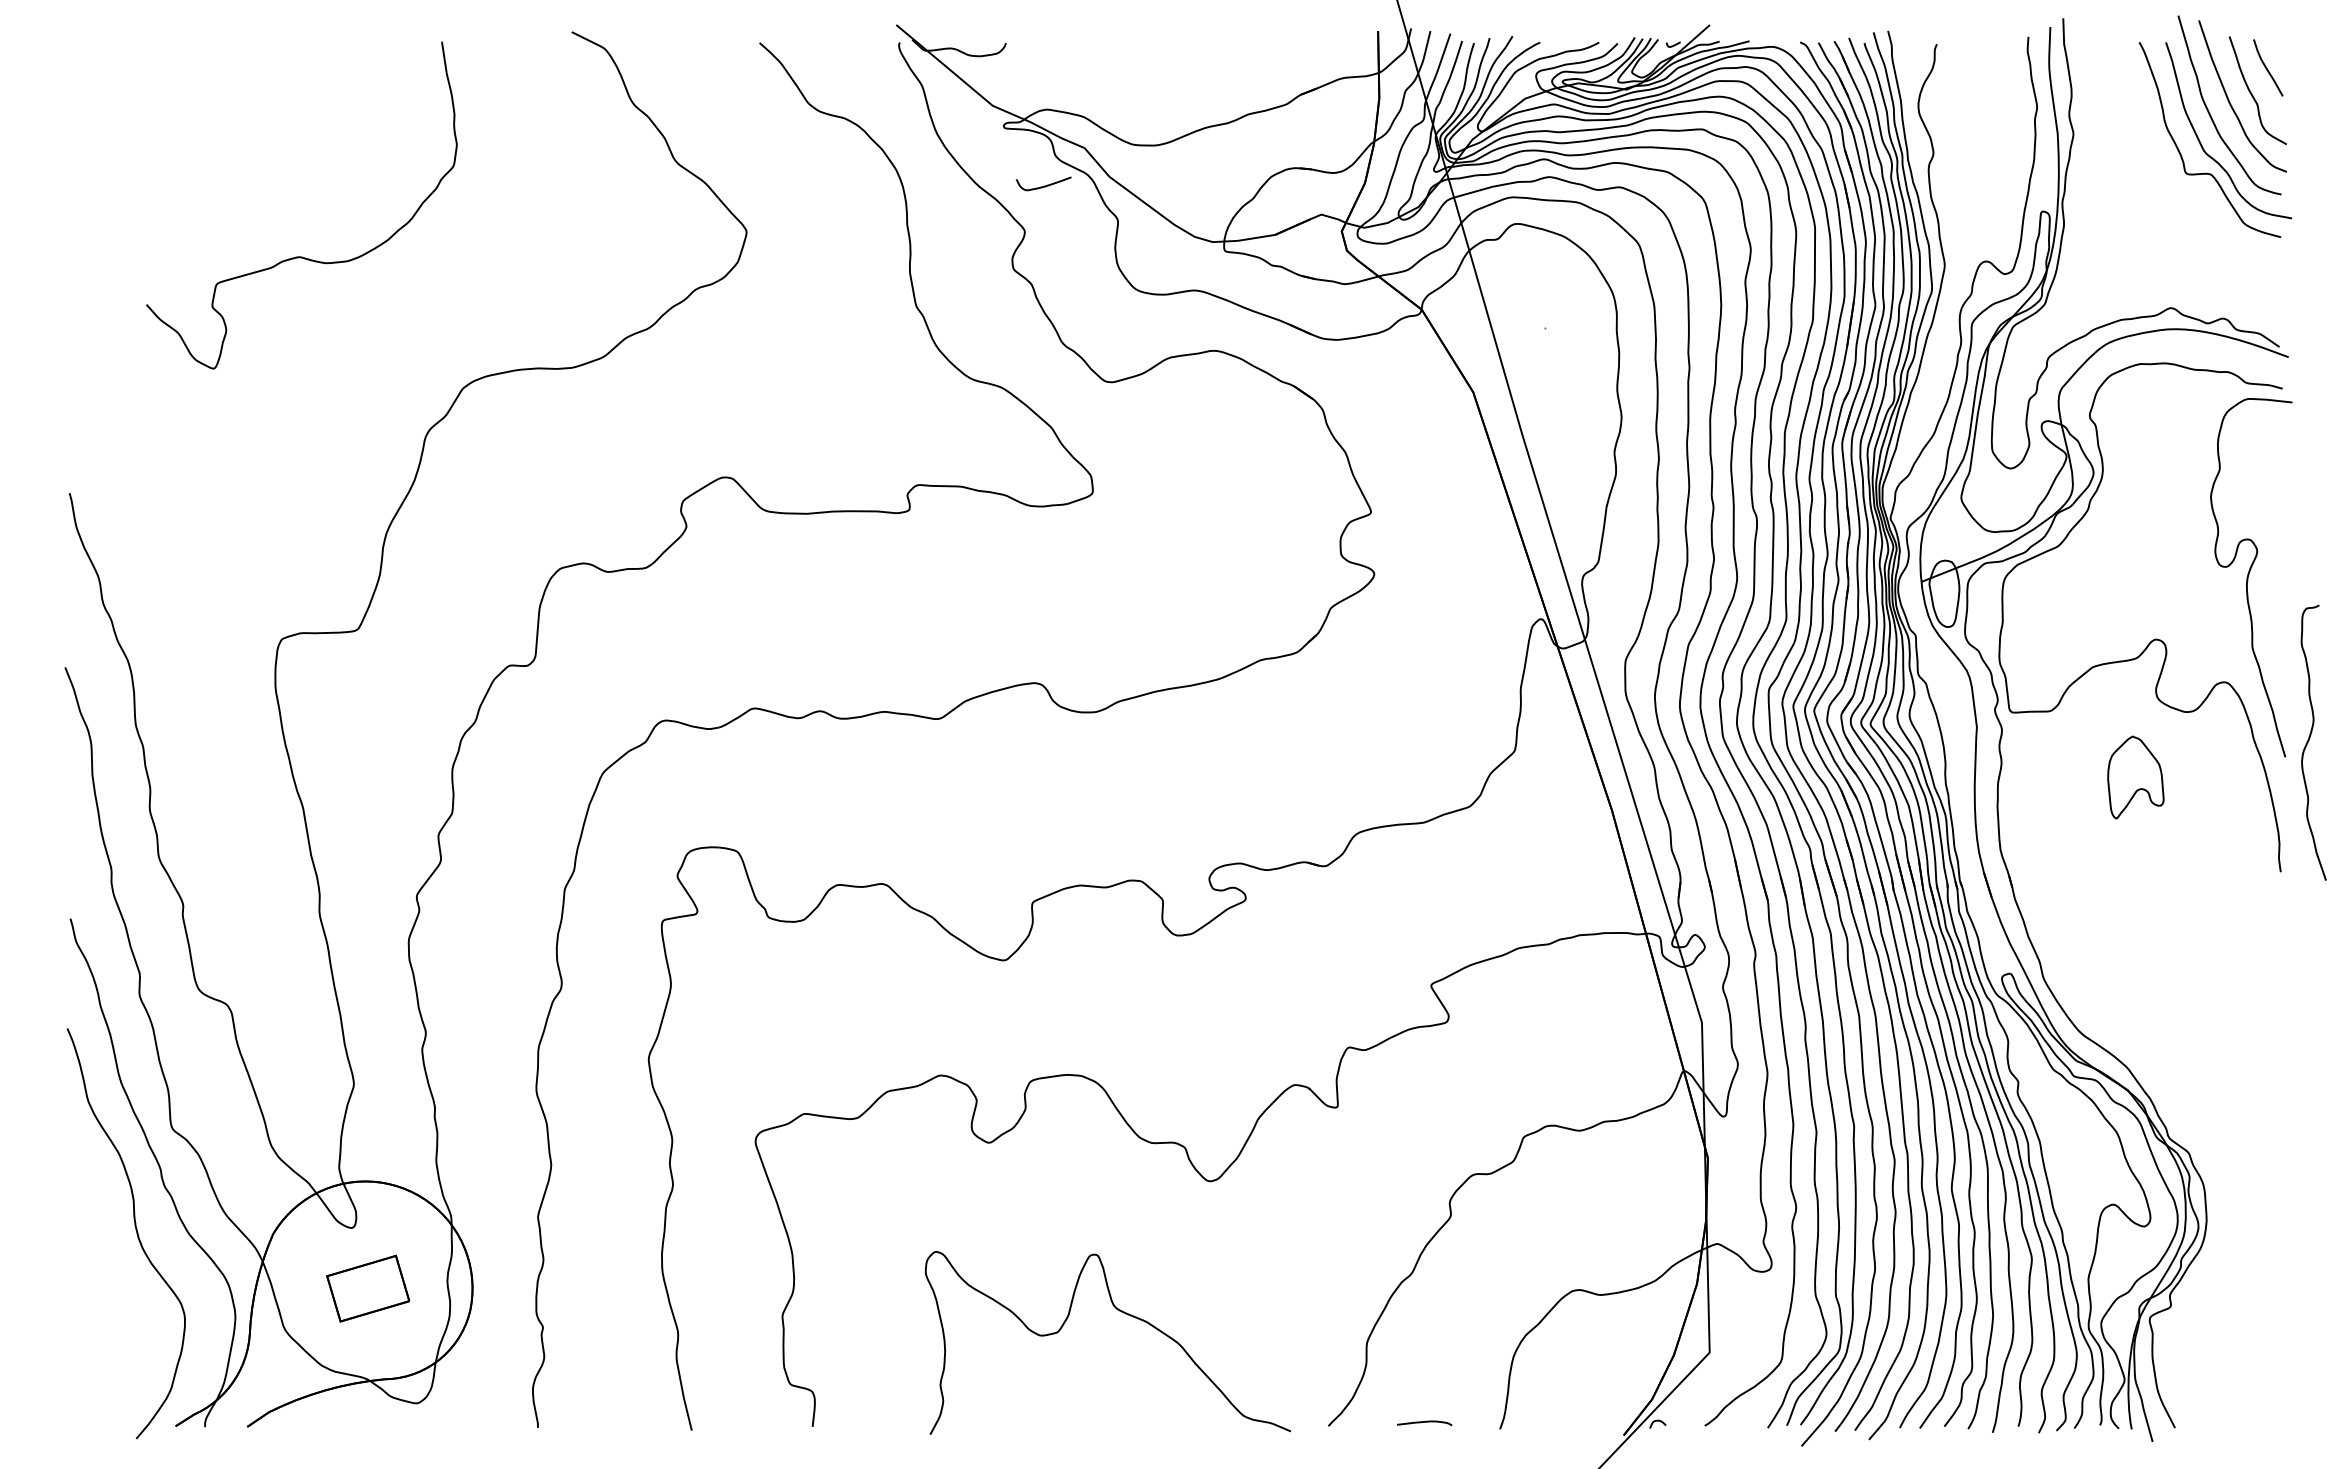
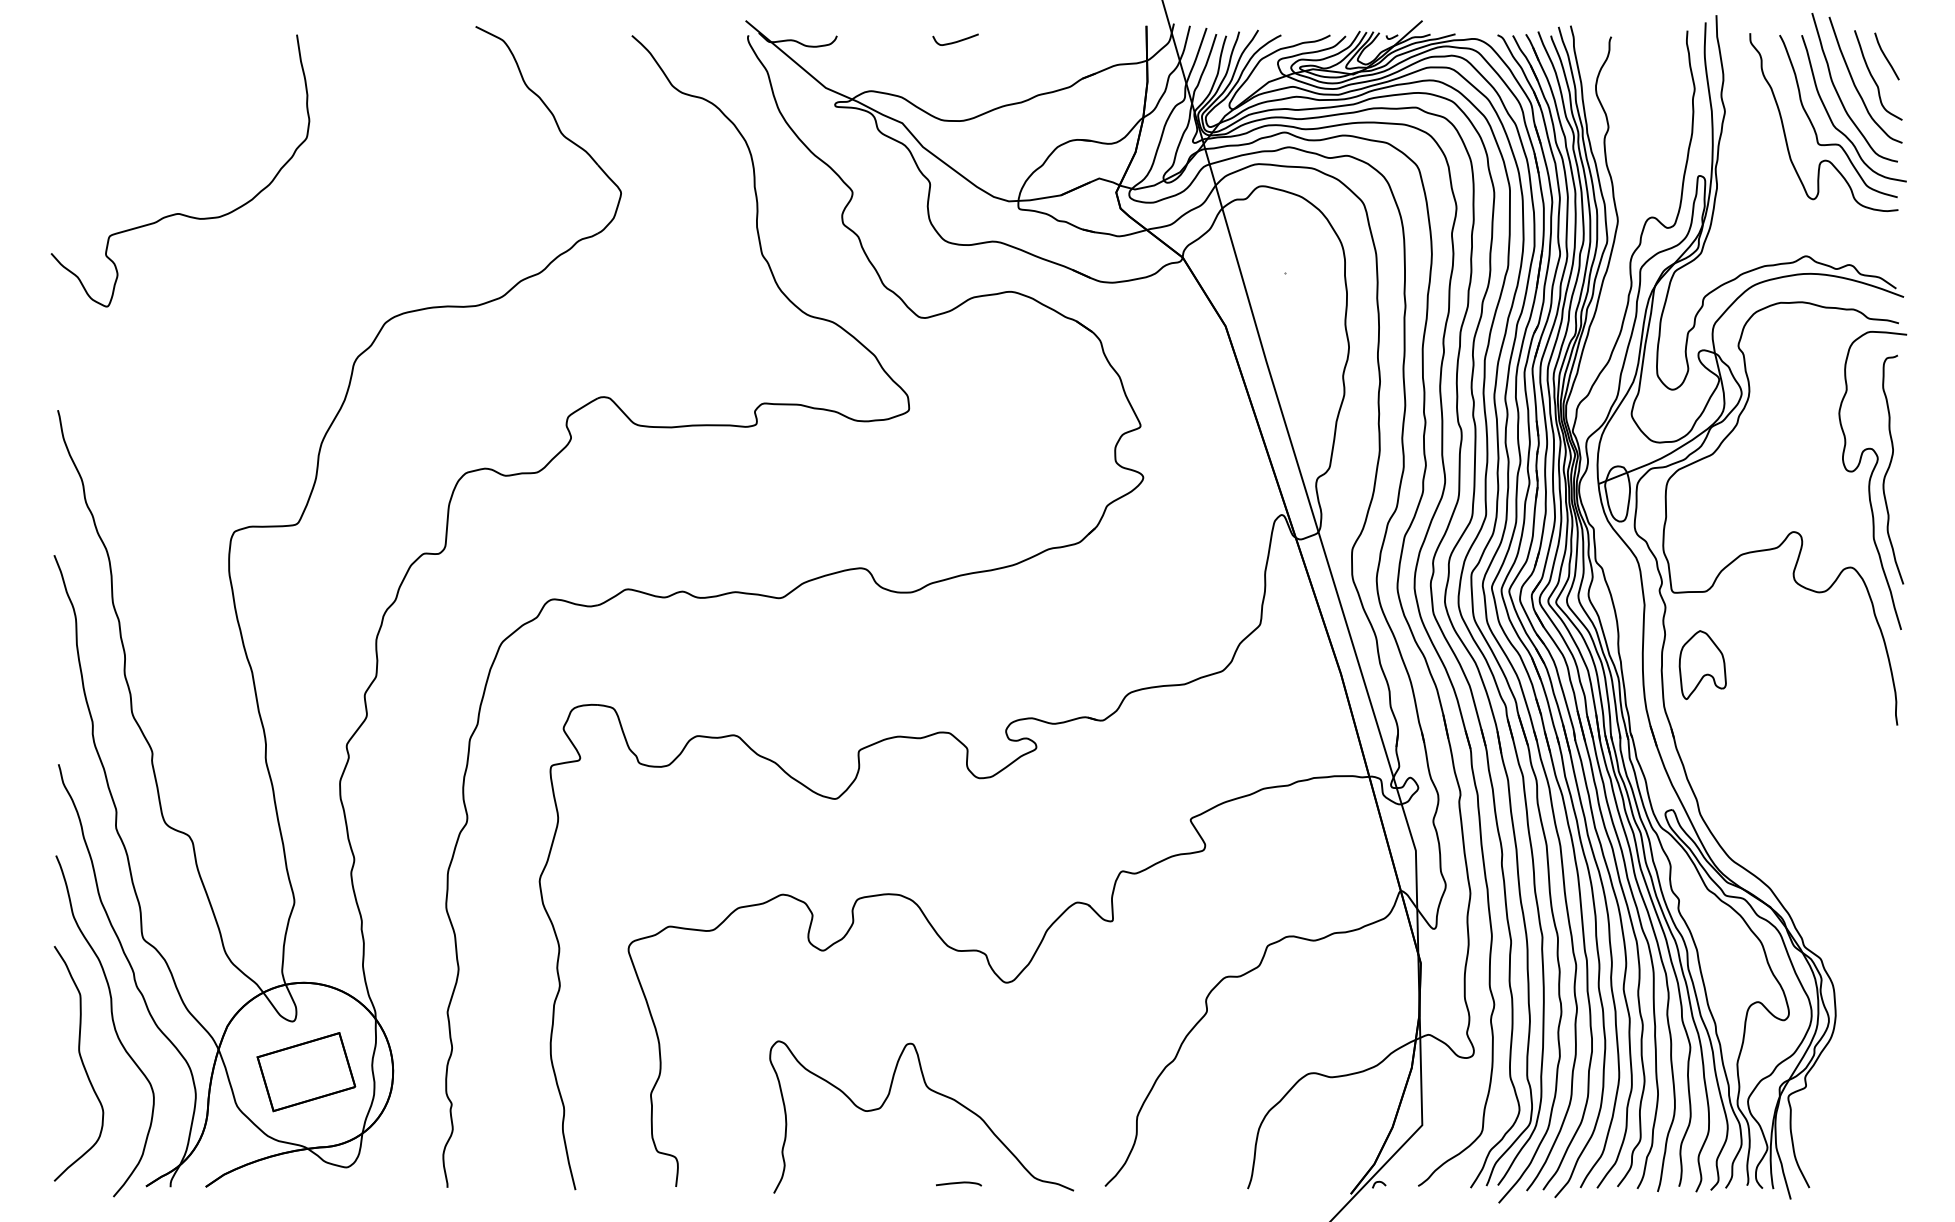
curve: (1044, 185) -> (956, 41), moved
curve: (2192, 192) -> (1823, 160), added
curve: (301, 256) -> (180, 213), moved
curve: (2309, 740) -> (1889, 467), moved
part: (2135, 777) -> (1702, 665), moved
curve: (98, 1278) -> (81, 1063), added
part: (367, 1288) -> (305, 1071), size x1.43
curve: (1424, 1422) -> (958, 1183), moved

